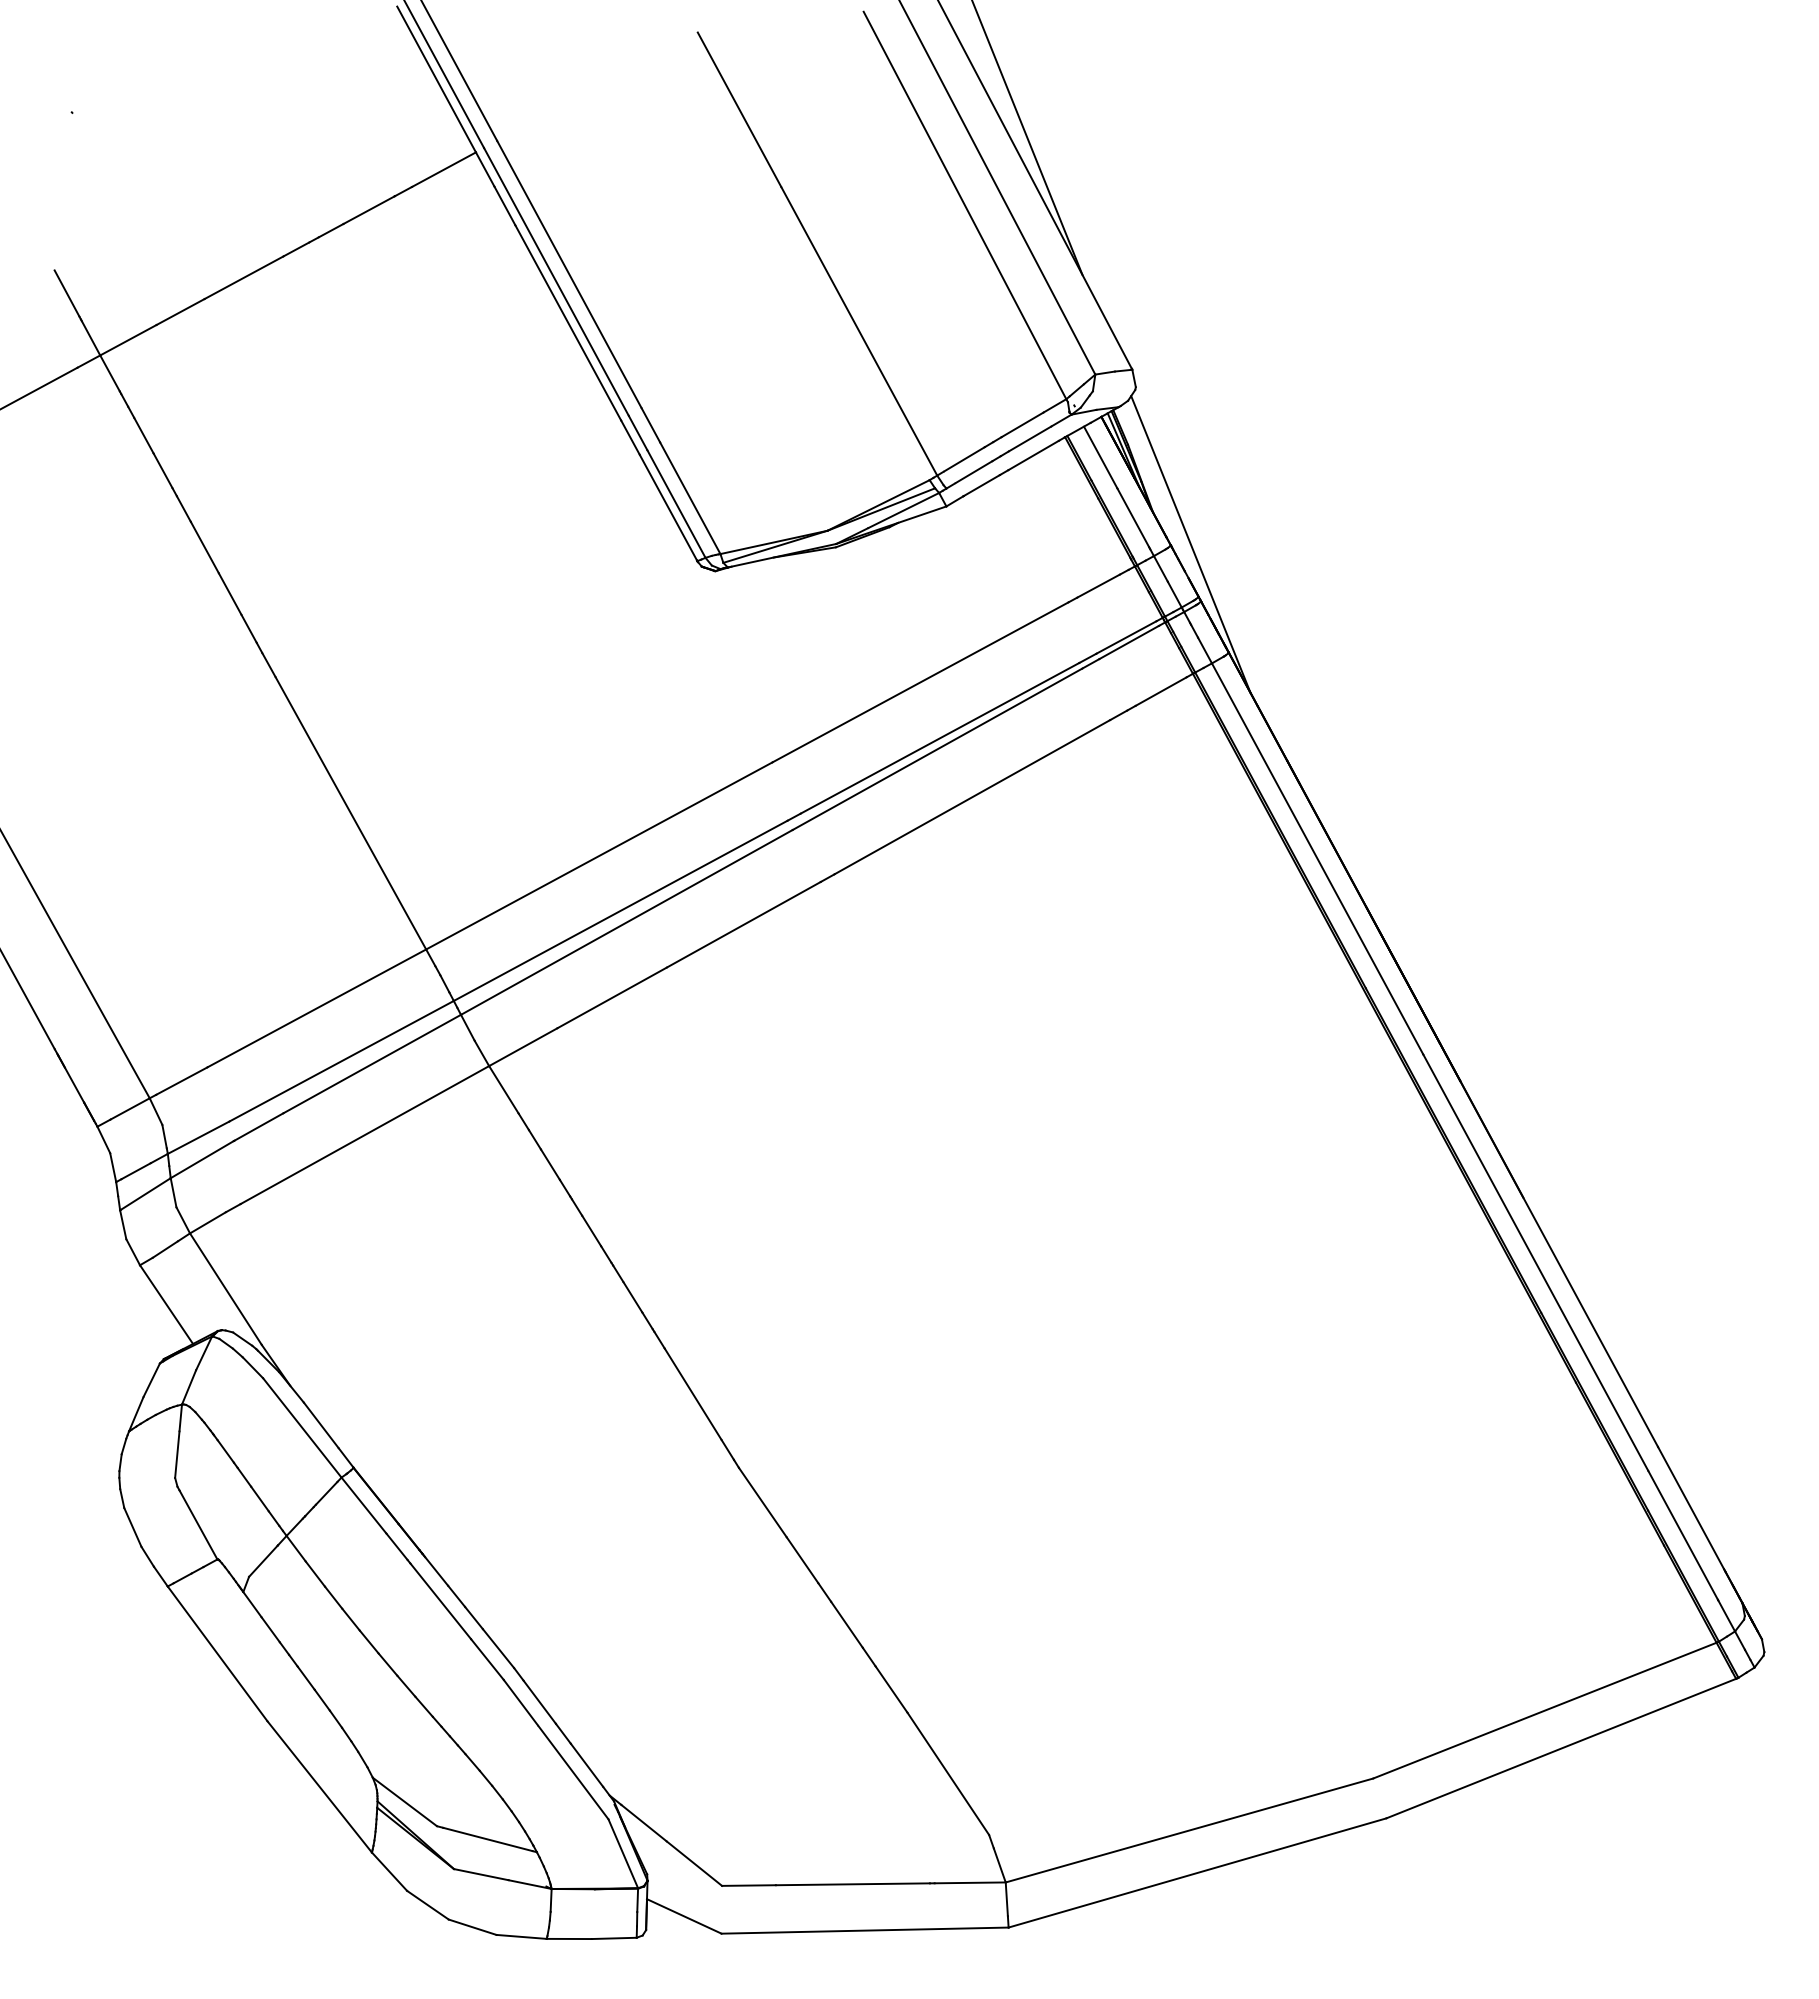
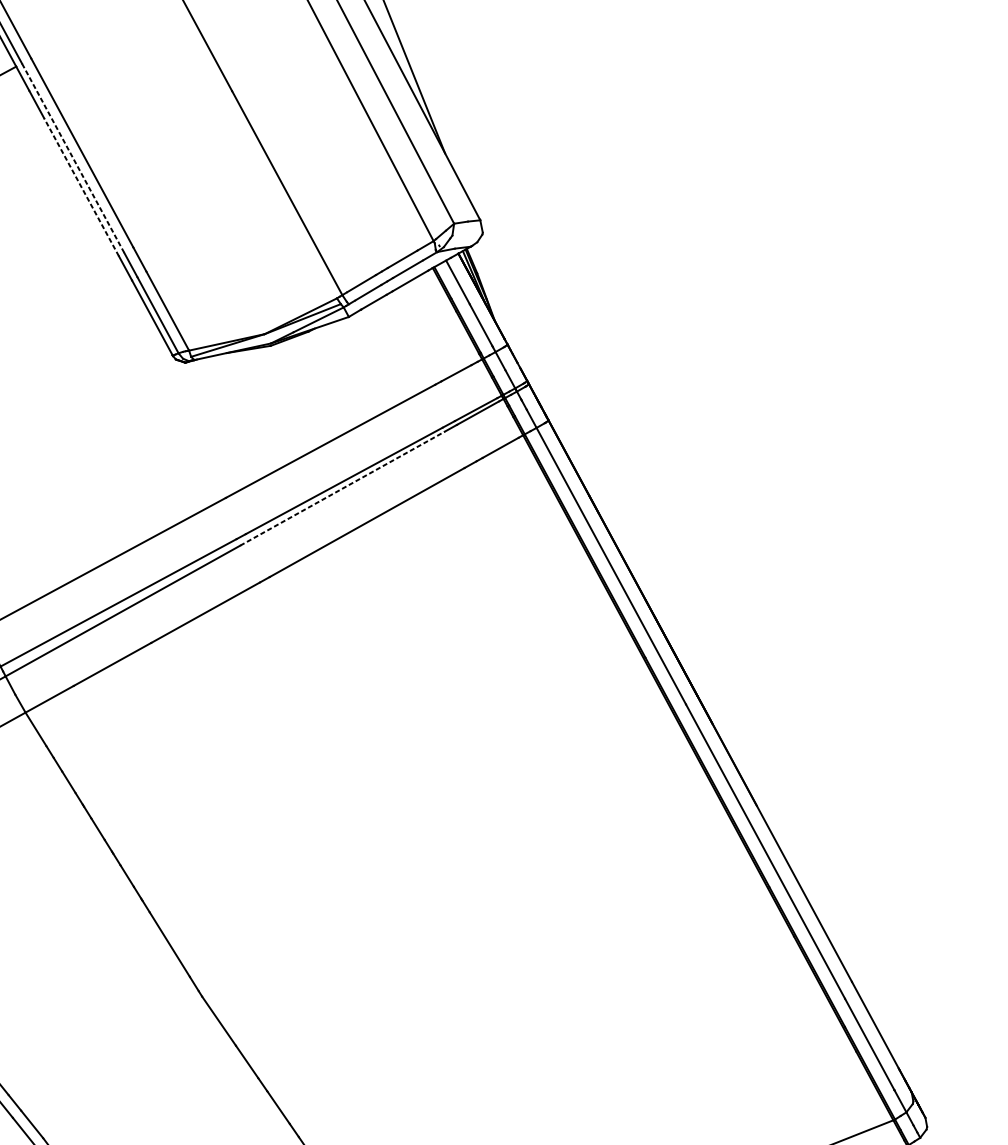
line: (556, 281) -> (73, 157), solid -> dashed
line: (568, 322) -> (81, 186), solid -> dashed
line: (1190, 544) -> (521, 343), removed
line: (937, 749) -> (342, 488), solid -> dashed

